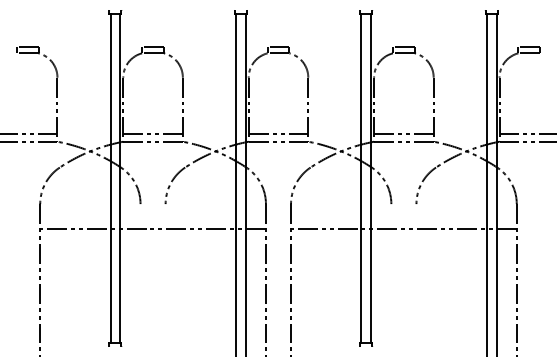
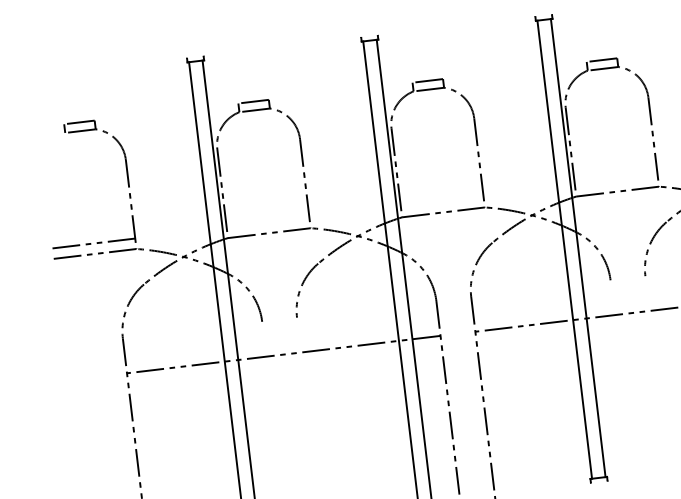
line: (152, 134) -> (267, 223), removed
line: (278, 134) -> (442, 202), removed
line: (403, 134) -> (615, 181), removed

